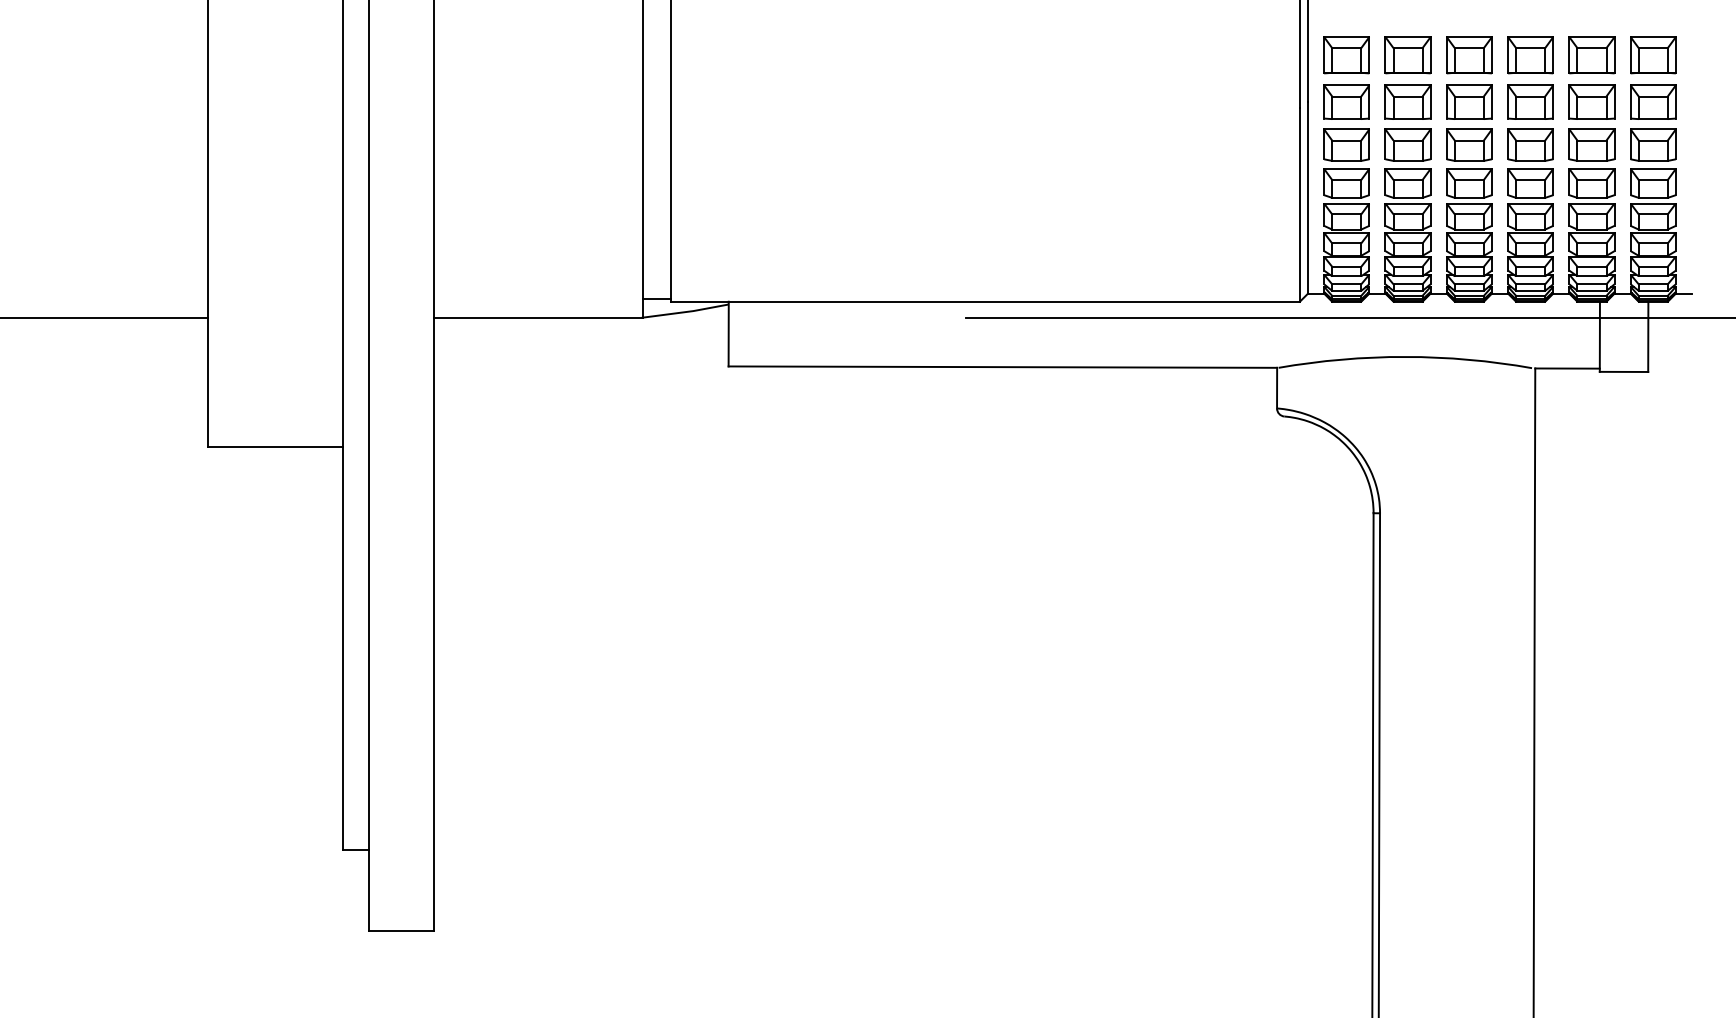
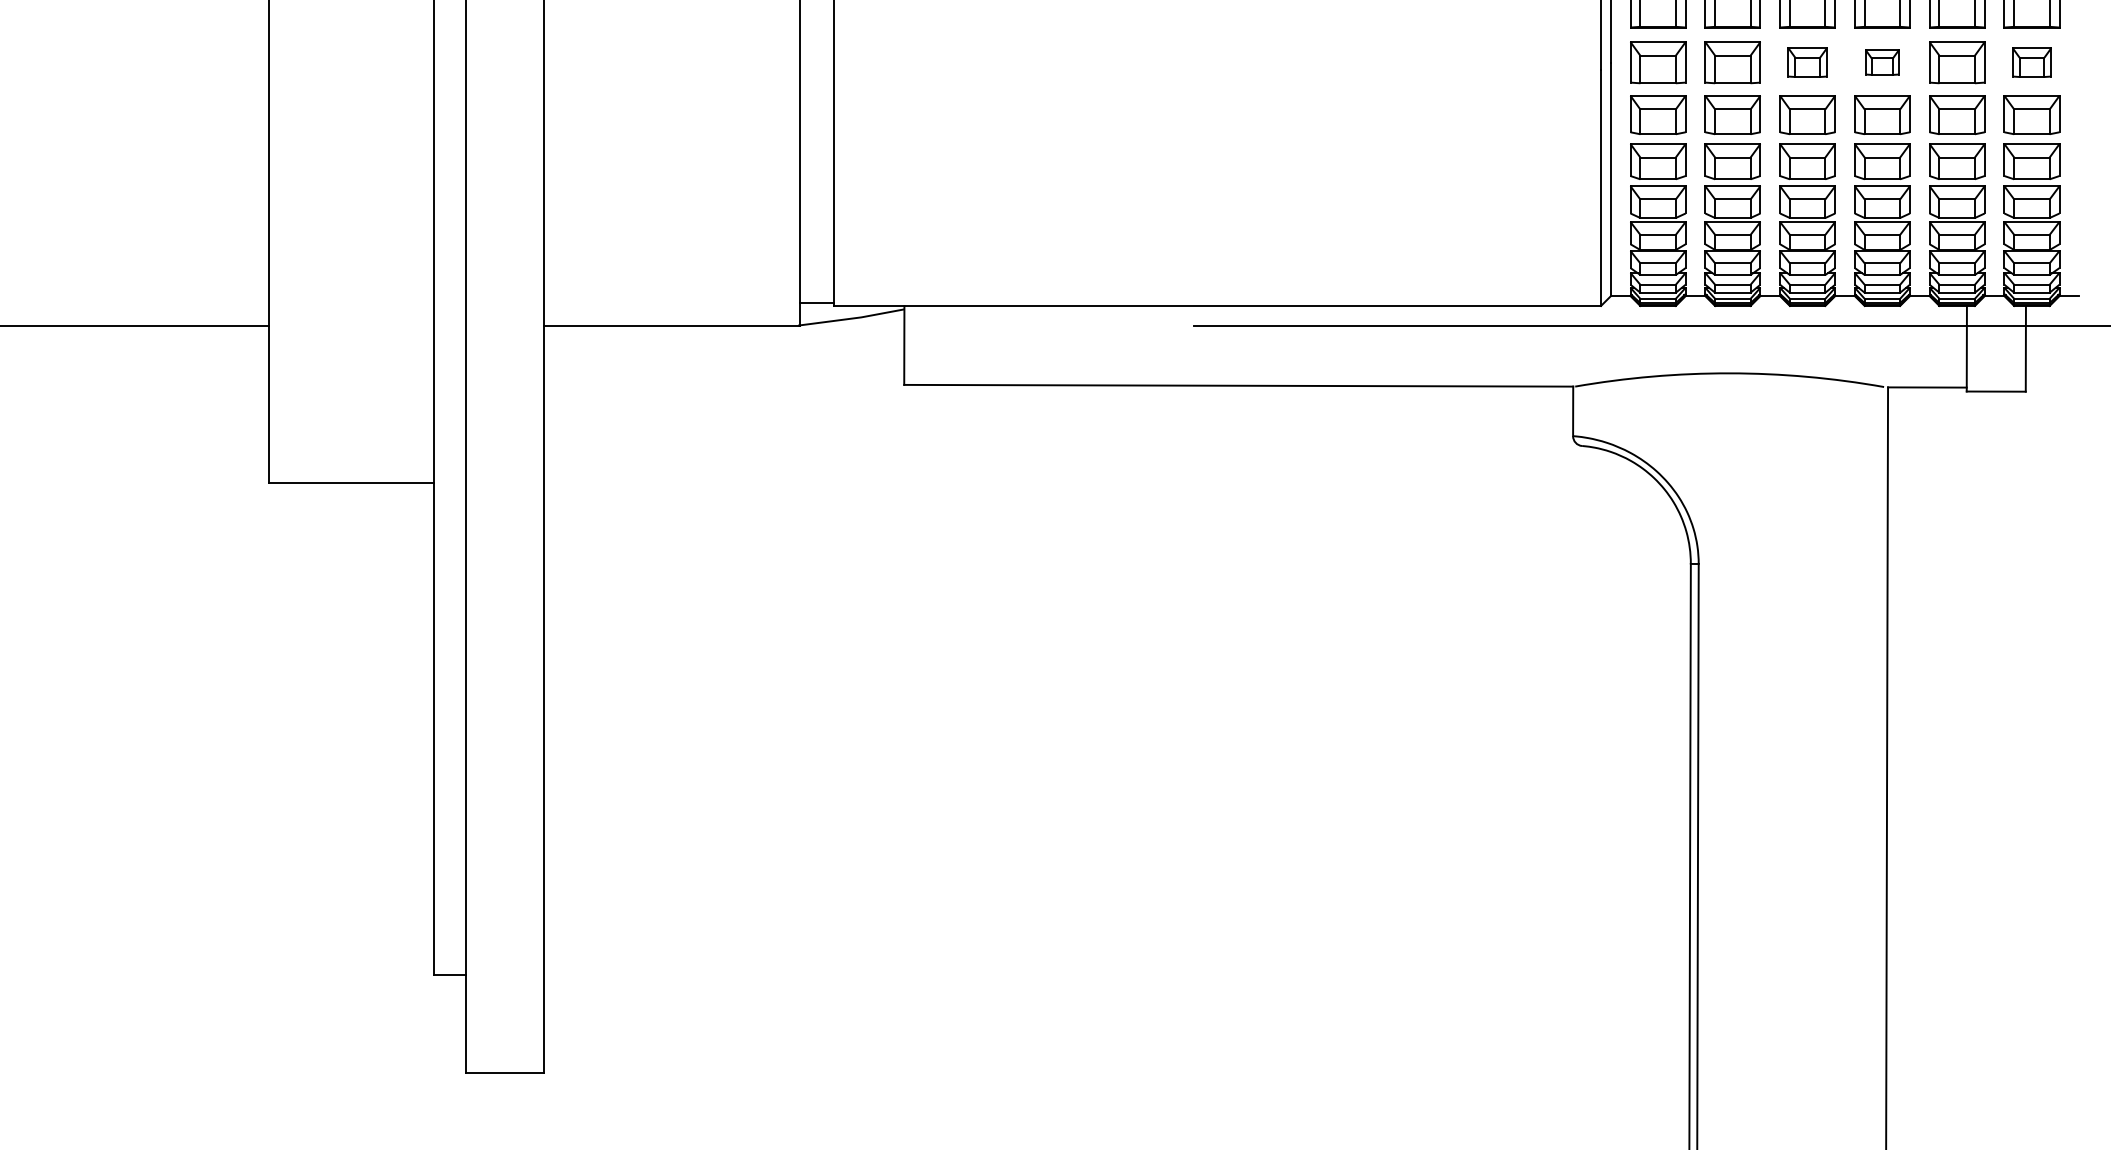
part: (1469, 101) -> (1807, 61), size x0.7
part: (1530, 101) -> (1882, 61), size x0.6
part: (1653, 101) -> (2032, 61), size x0.7

